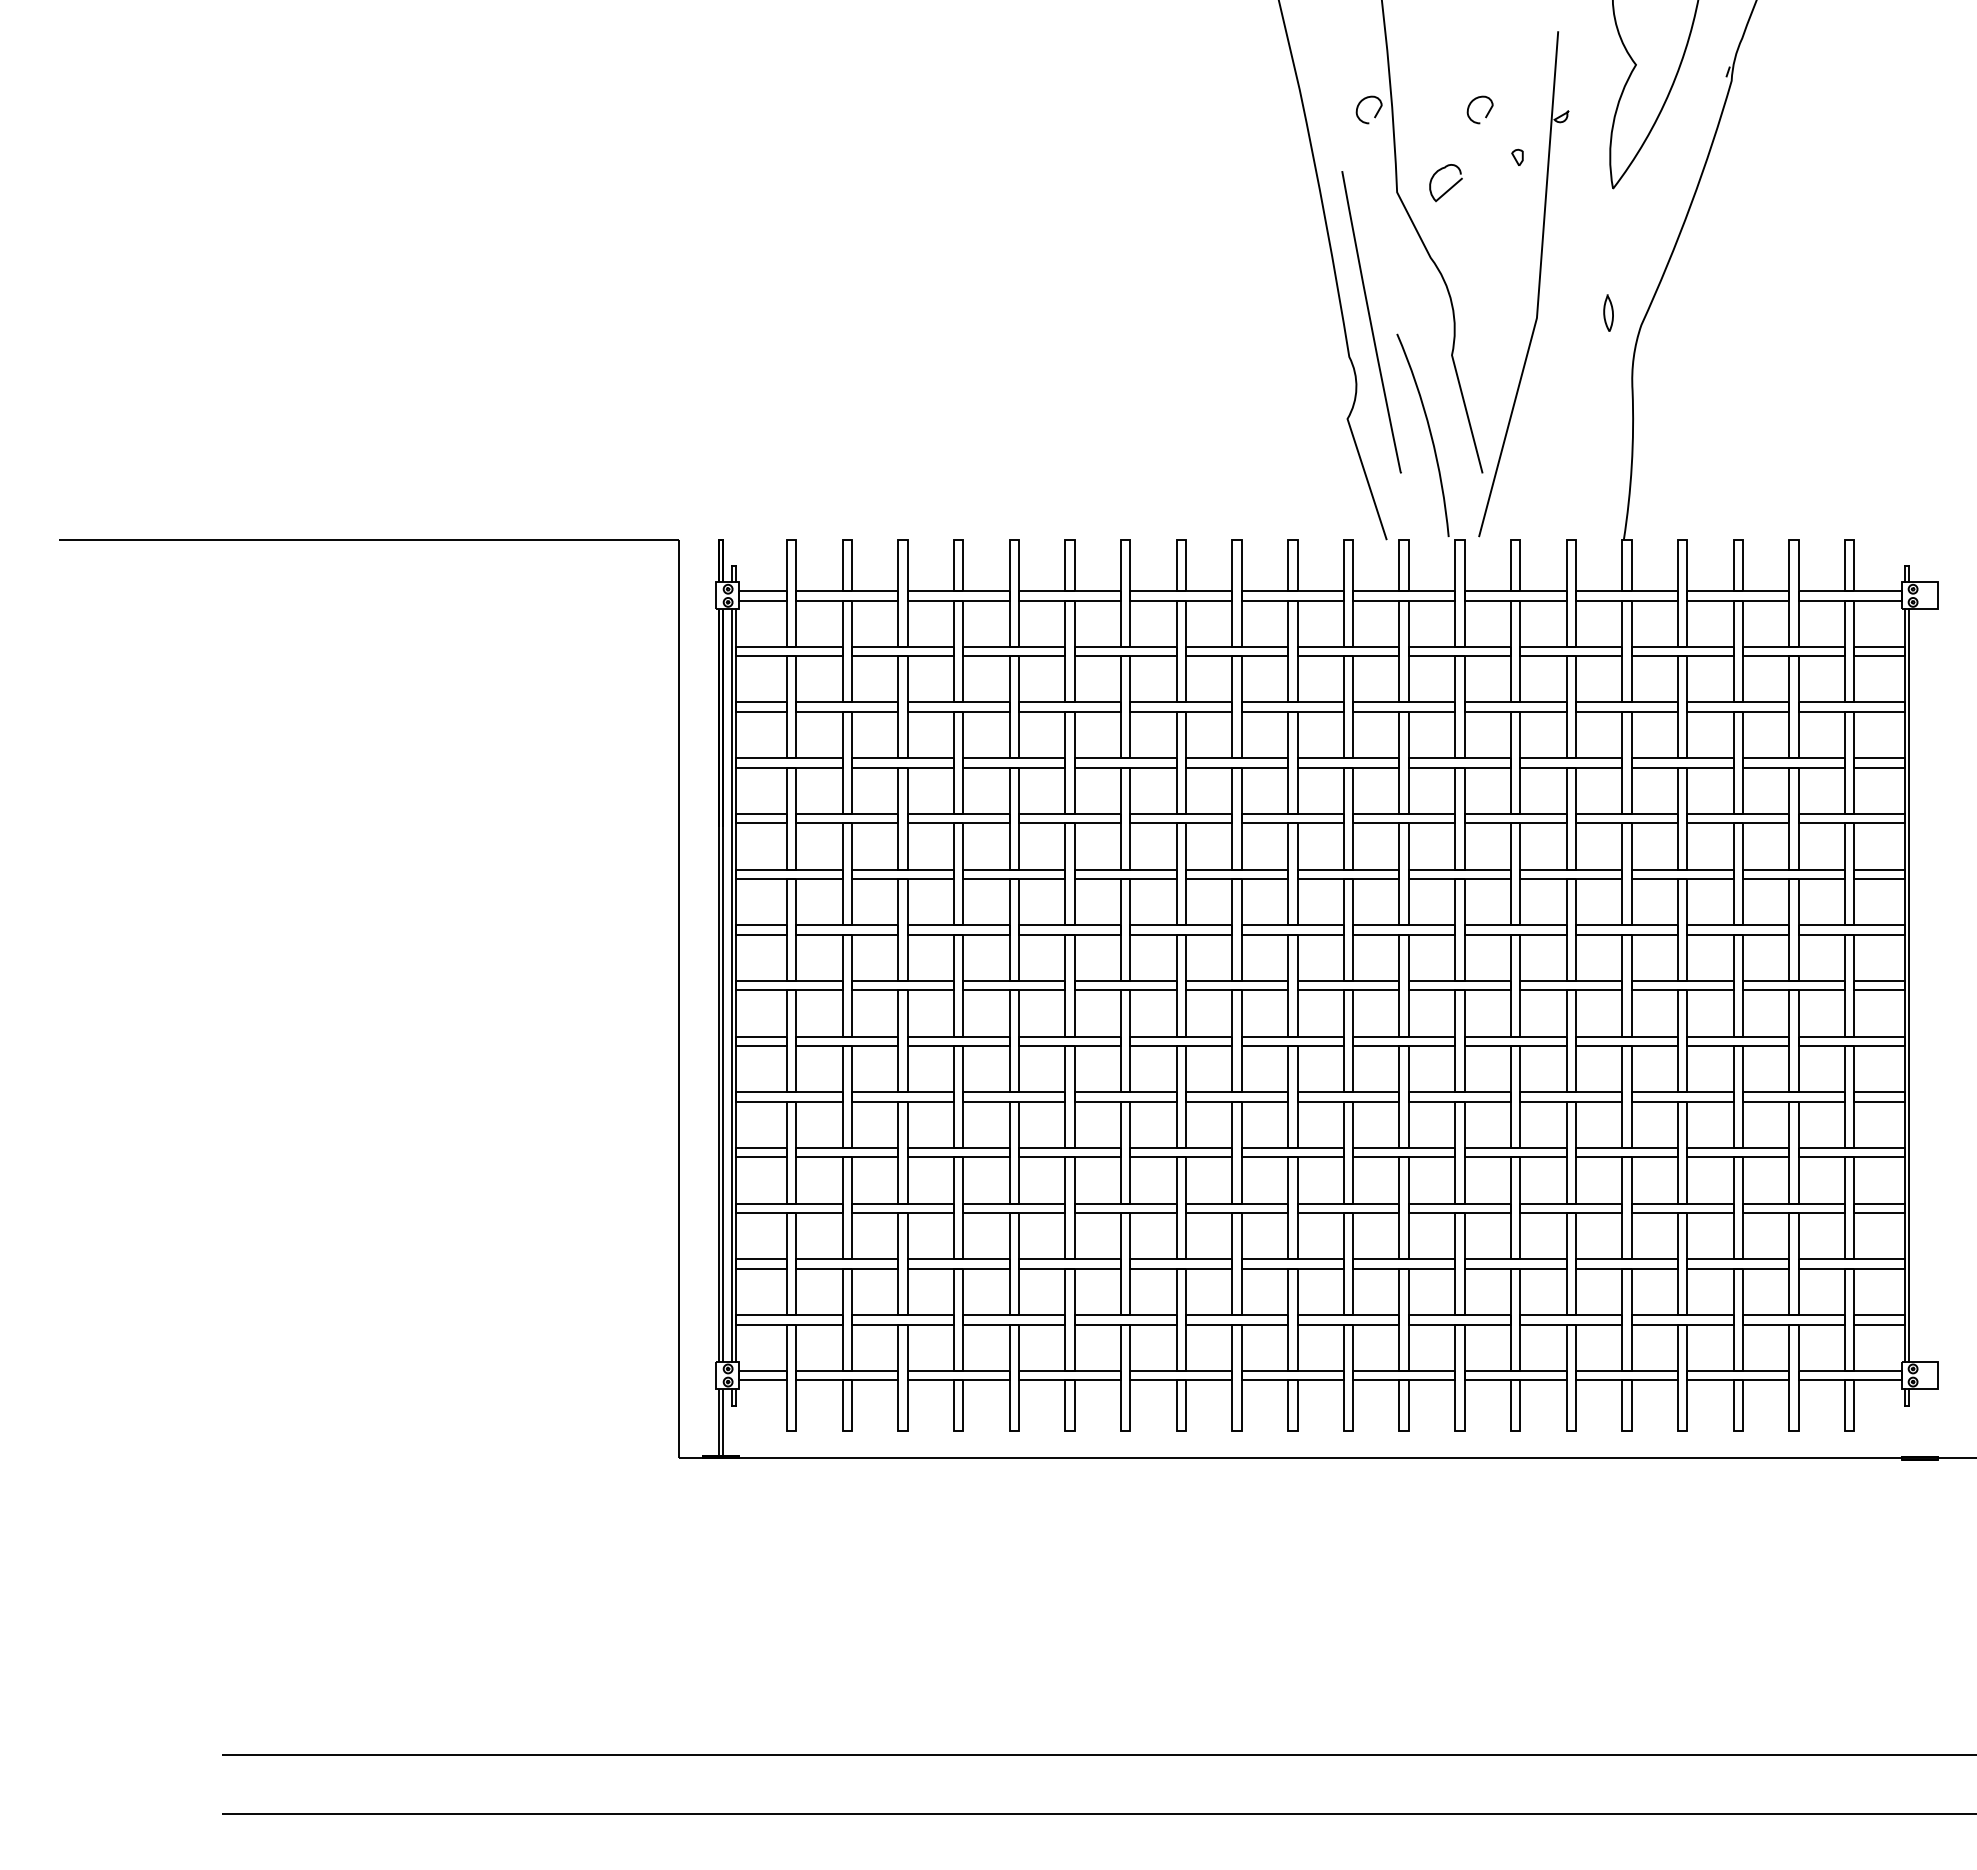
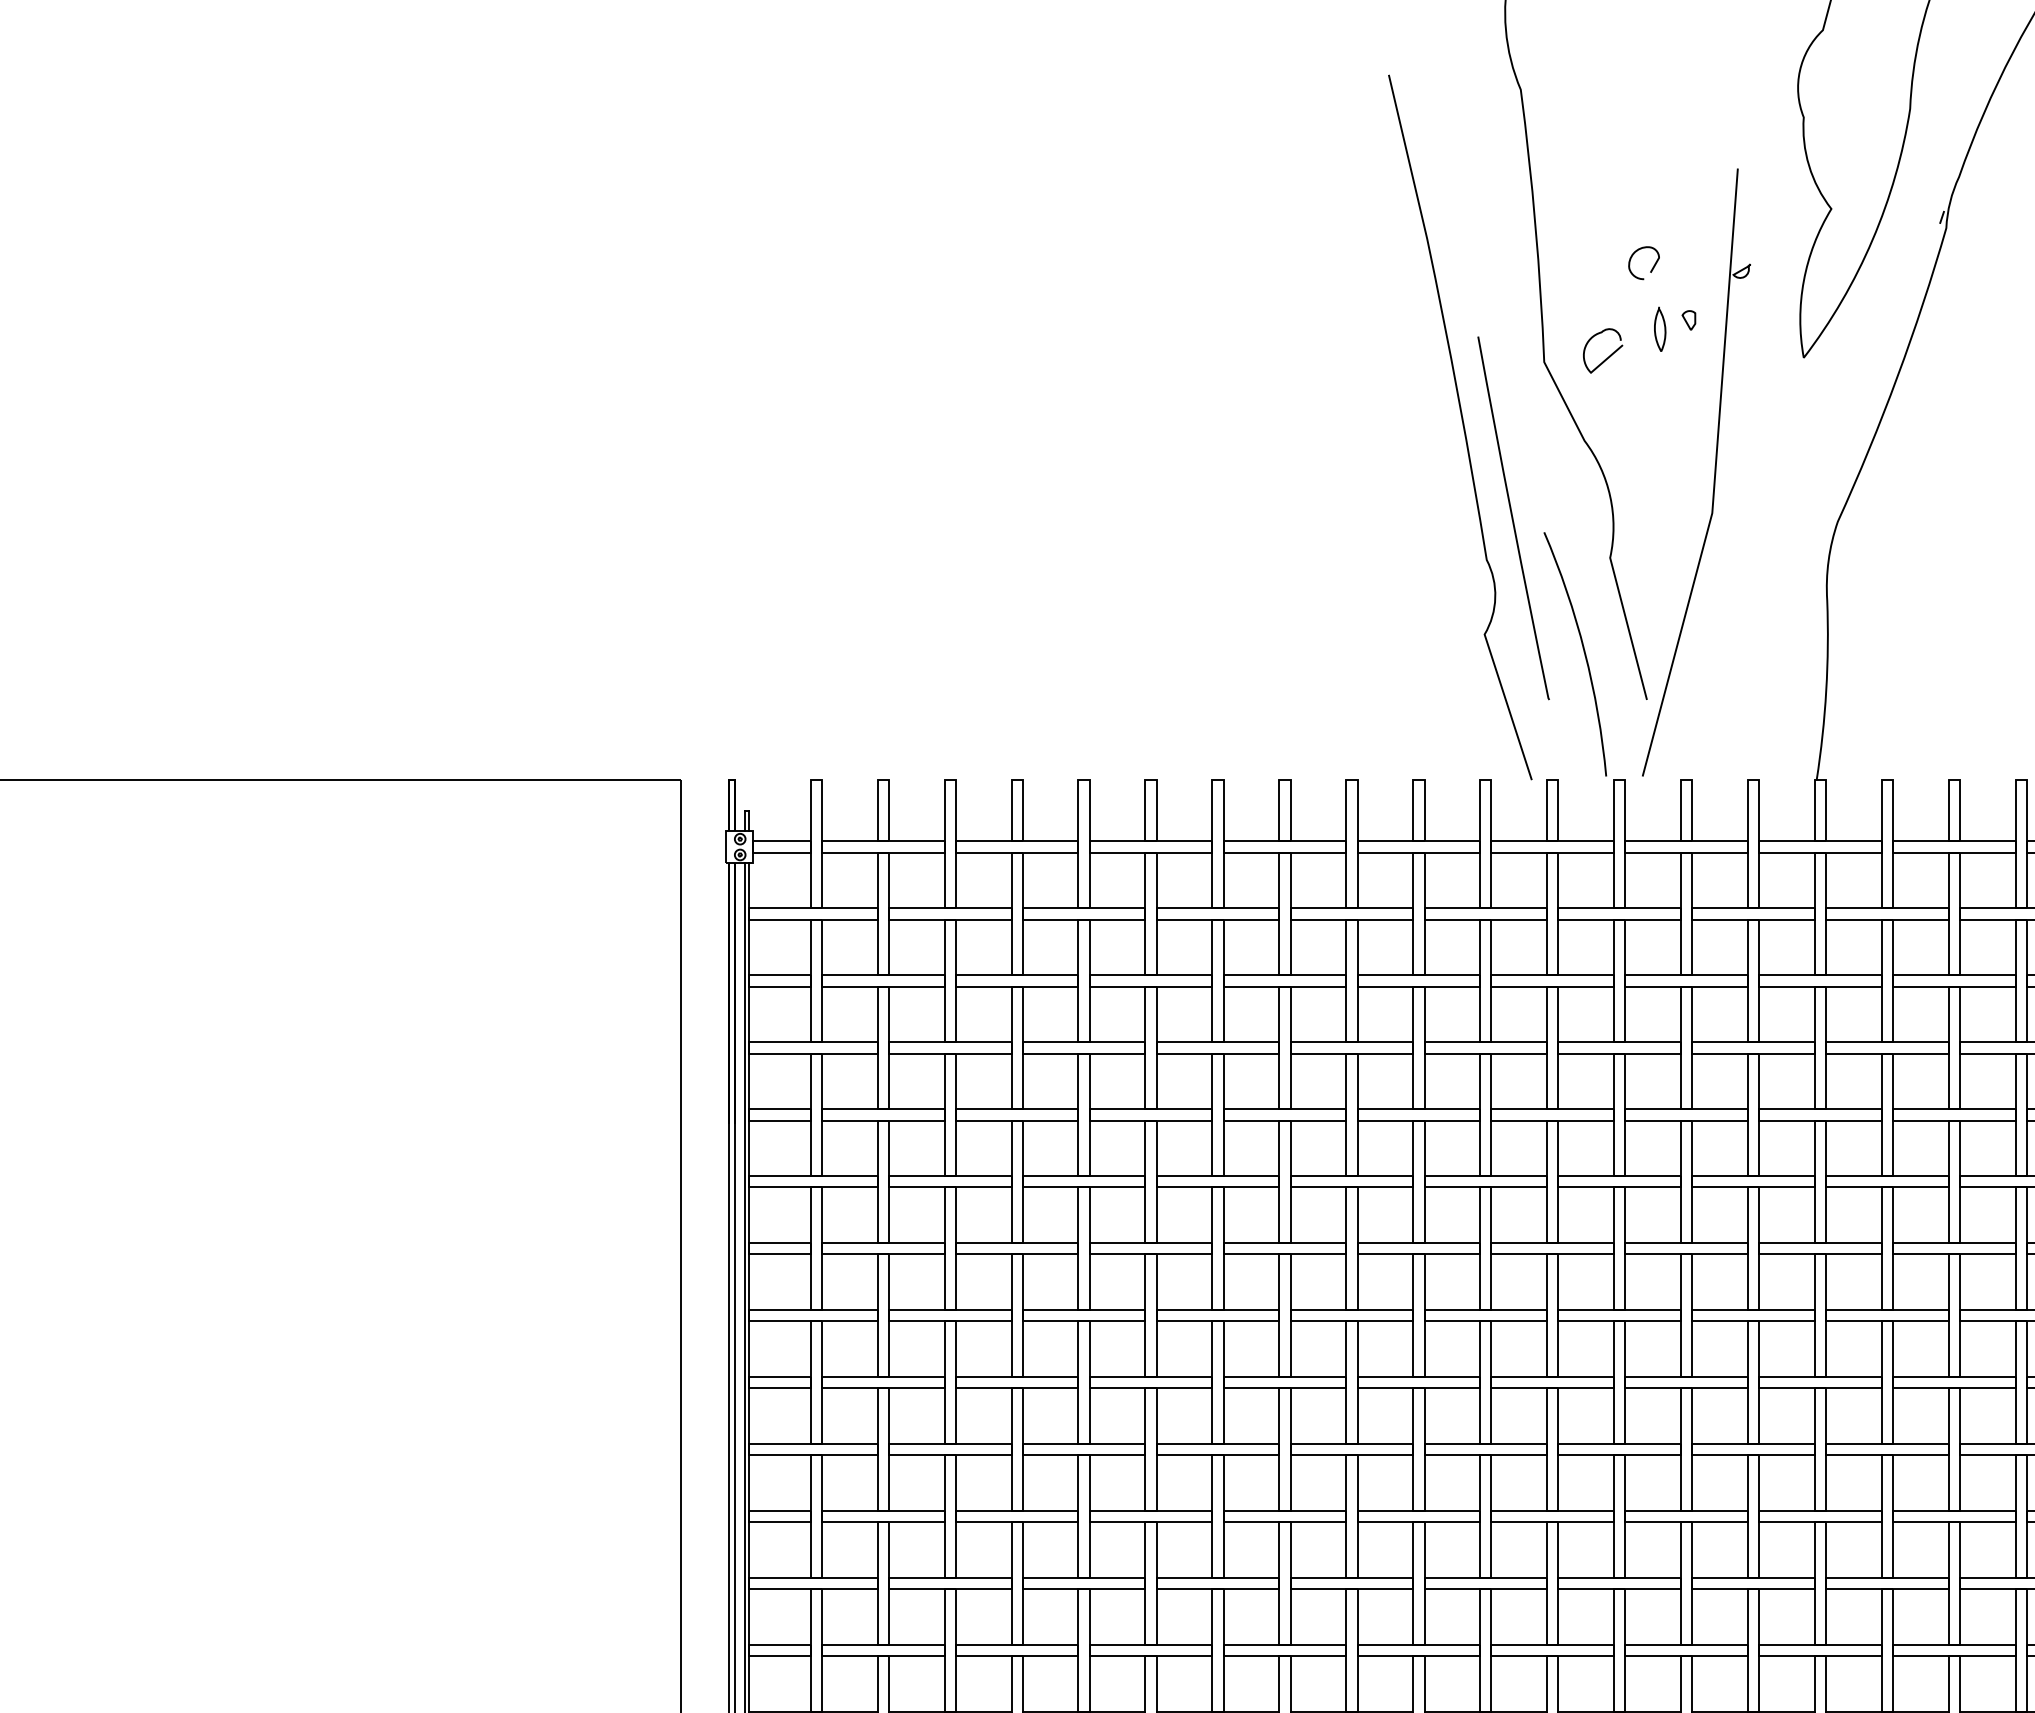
curve: (1376, 112) -> (1519, 266), removed
curve: (1605, 312) -> (1656, 328), moved

